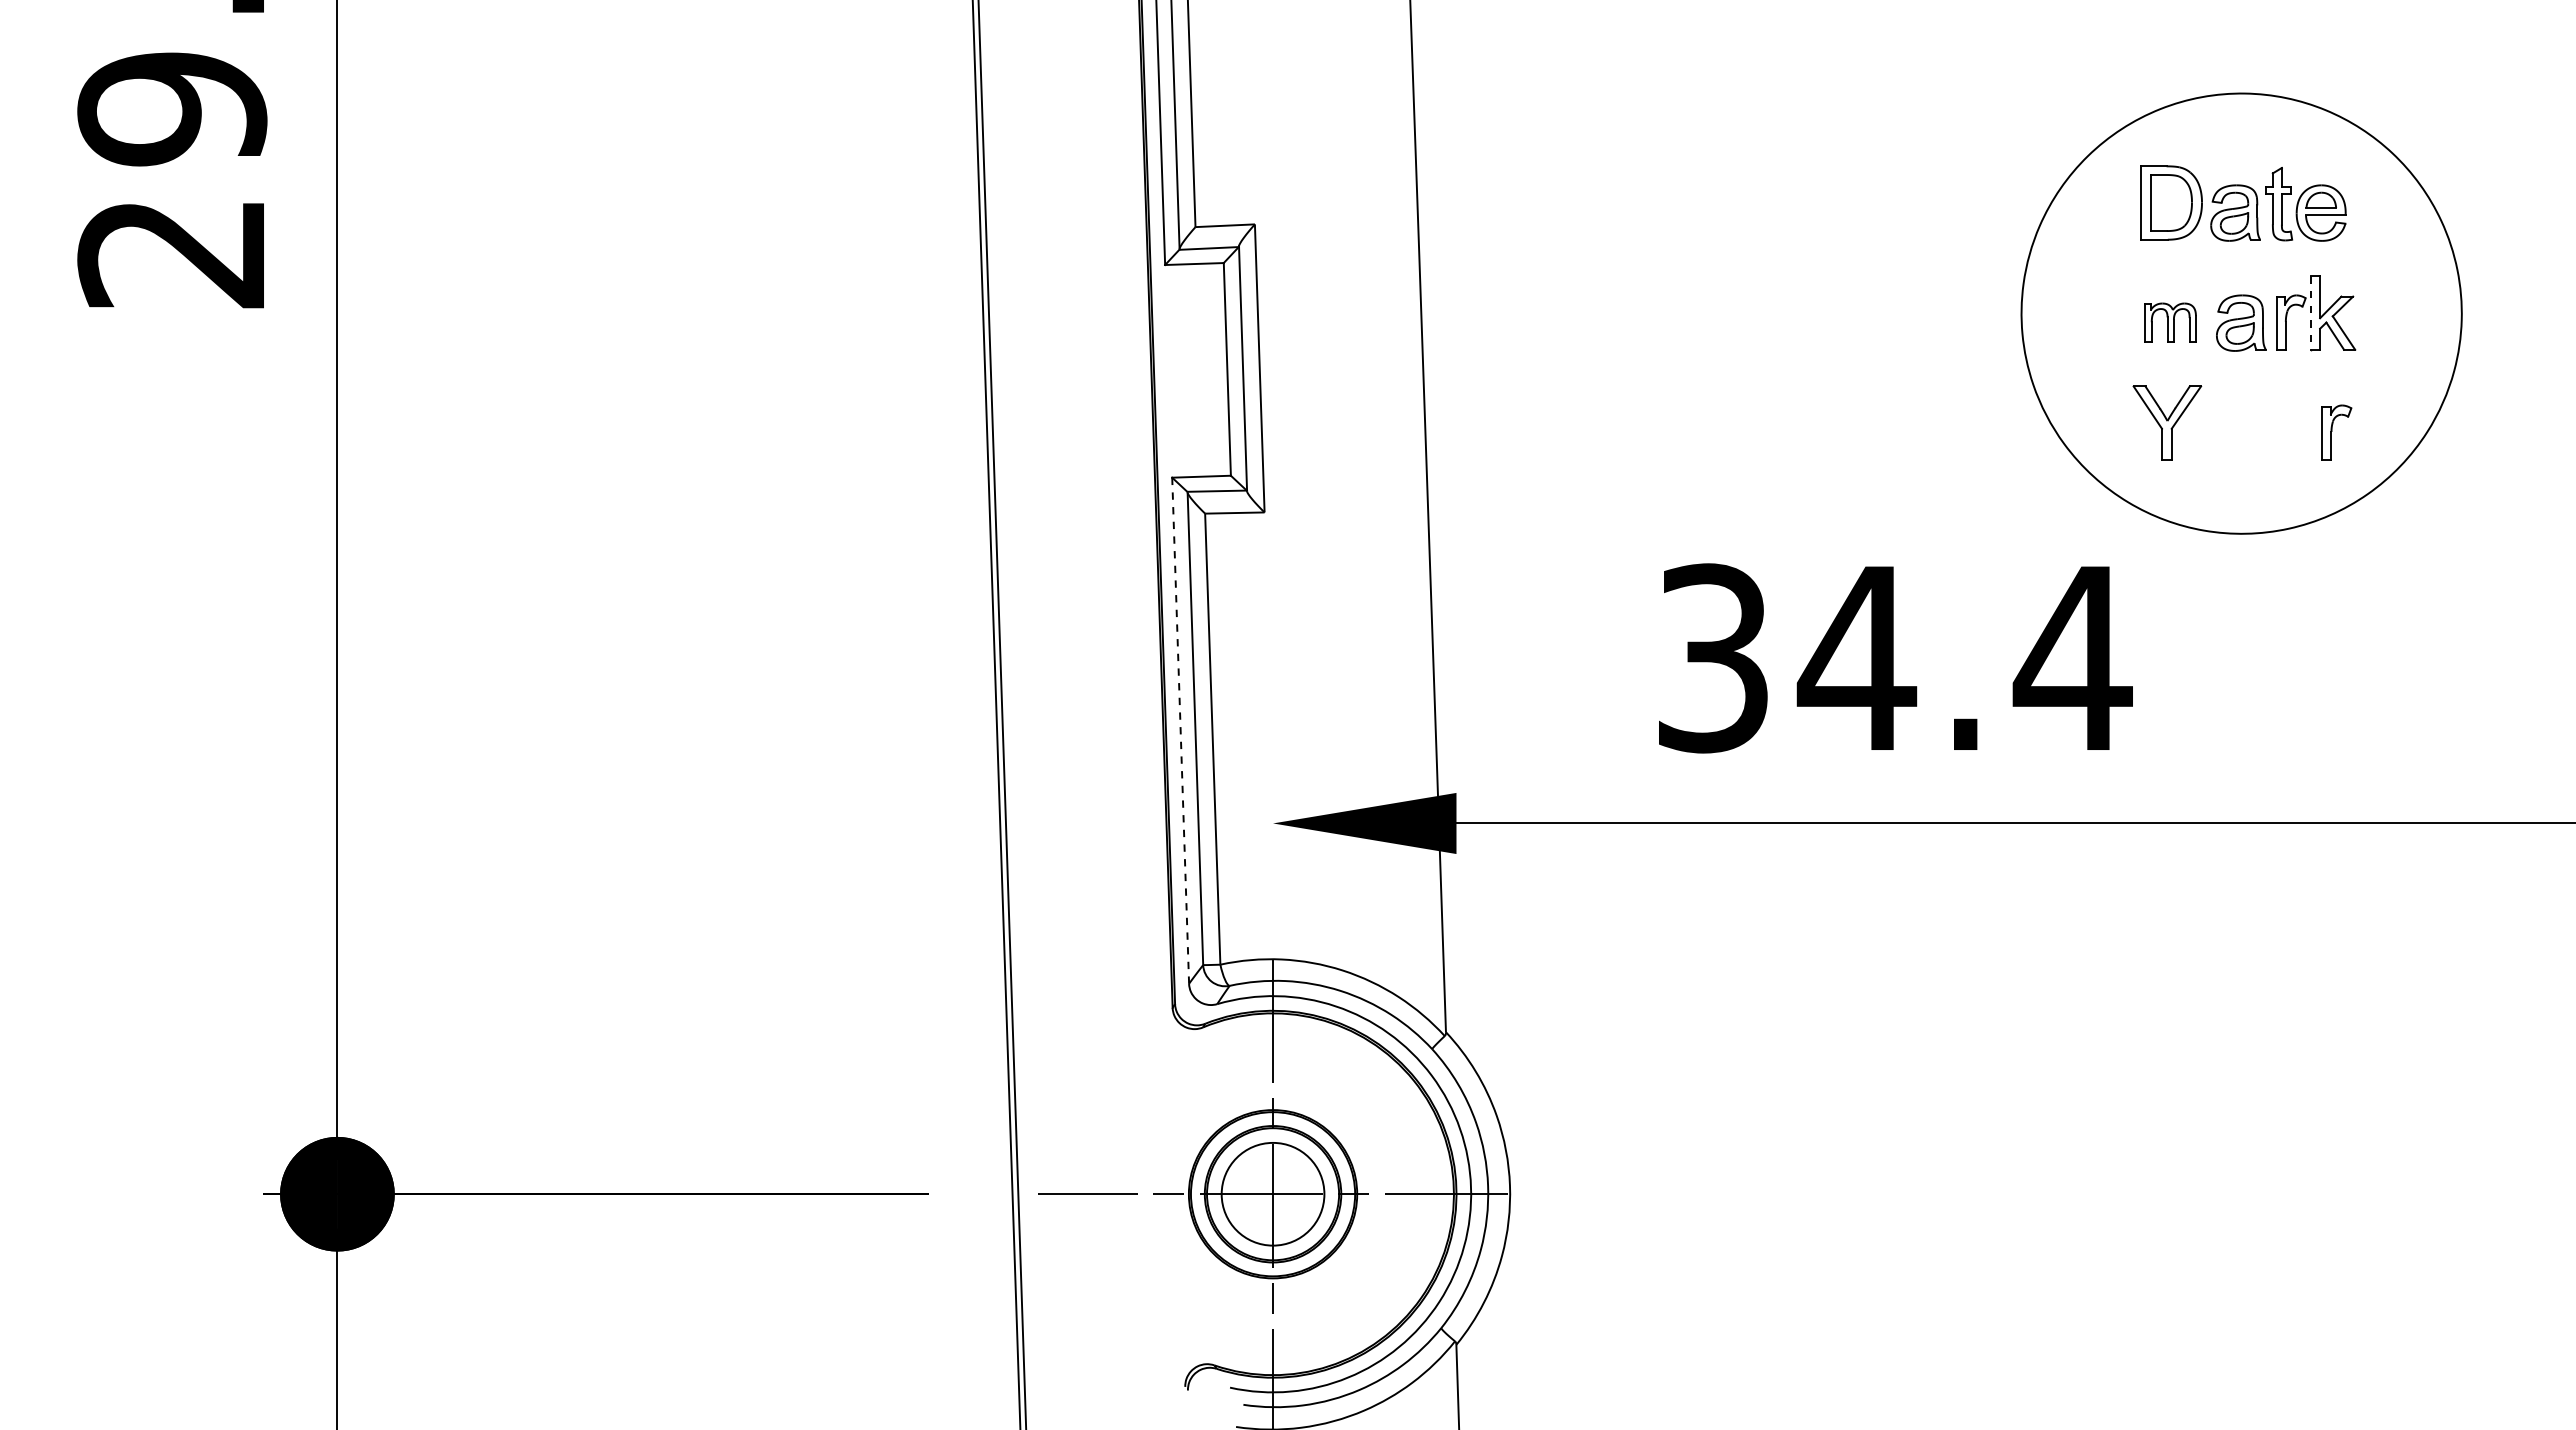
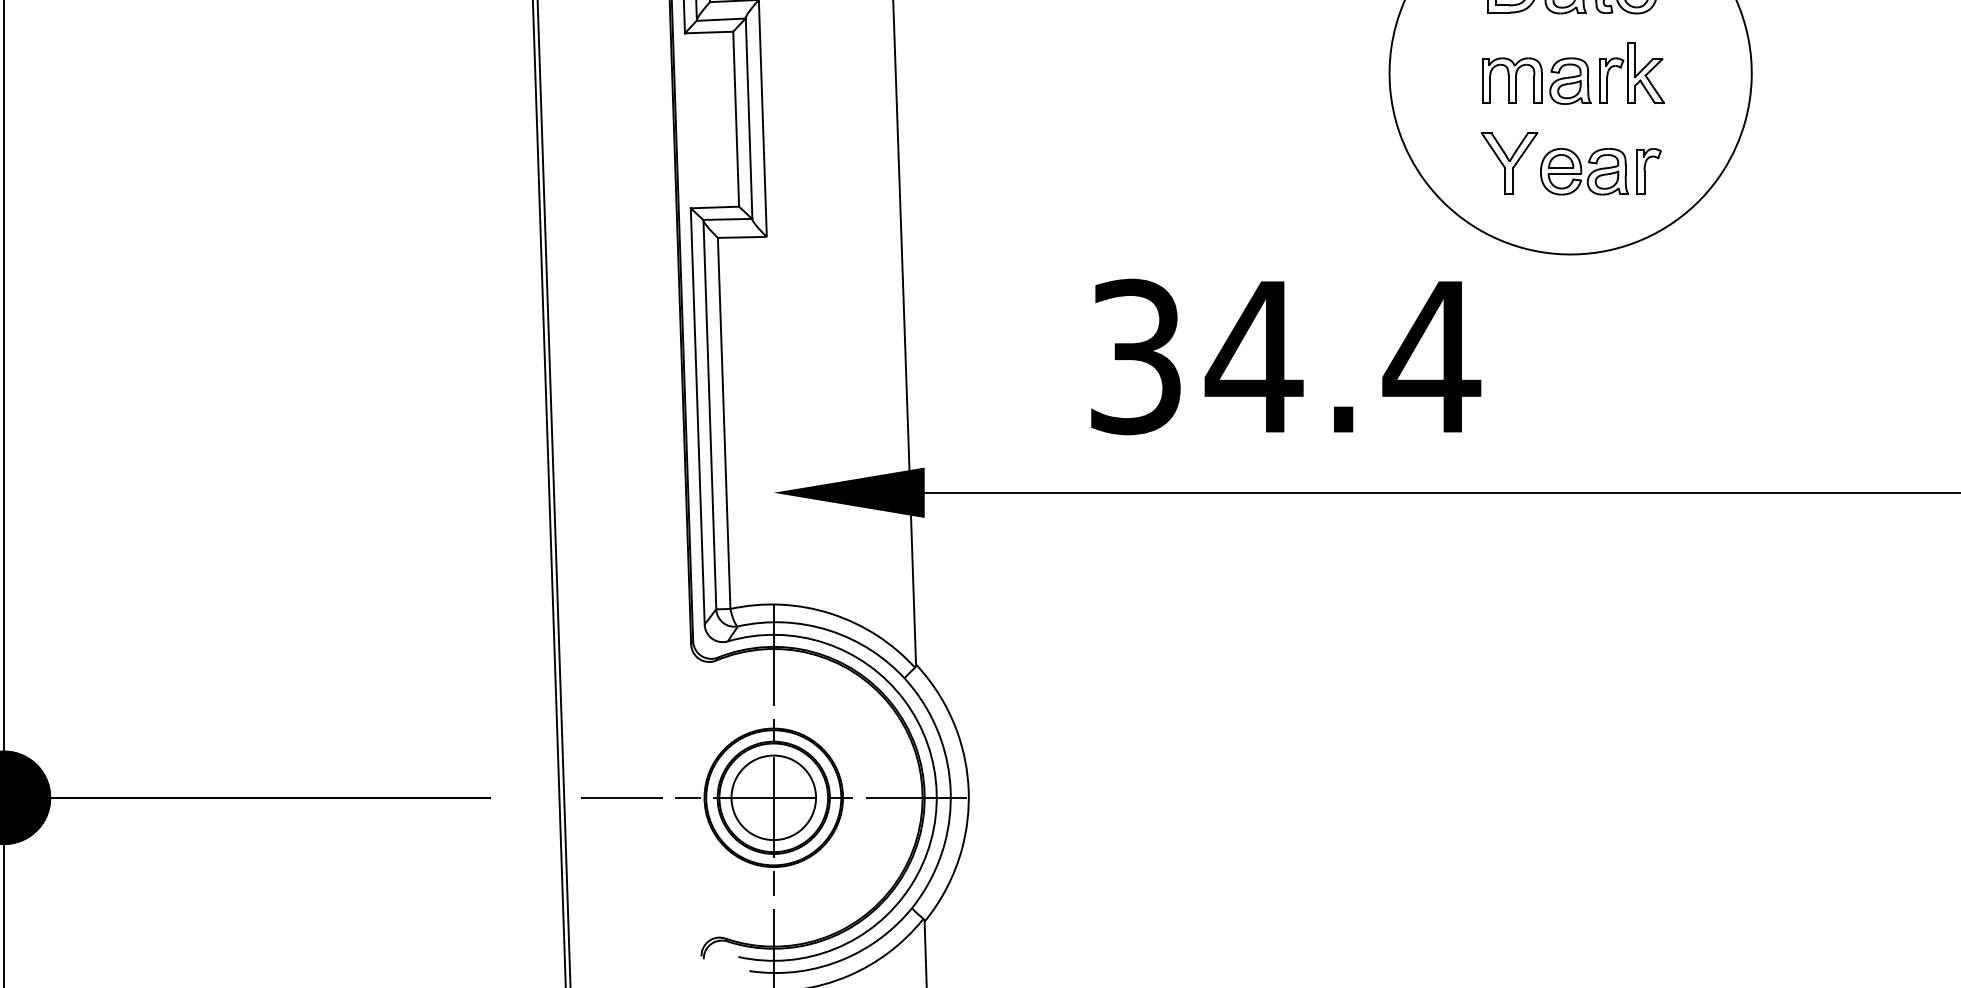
line: (2311, 313) -> (1628, 73), dashed -> solid
part: (2170, 322) -> (1512, 80), size x1.43
part: (2257, 432) -> (1583, 171), added
line: (1180, 730) -> (697, 416), dashed -> solid

